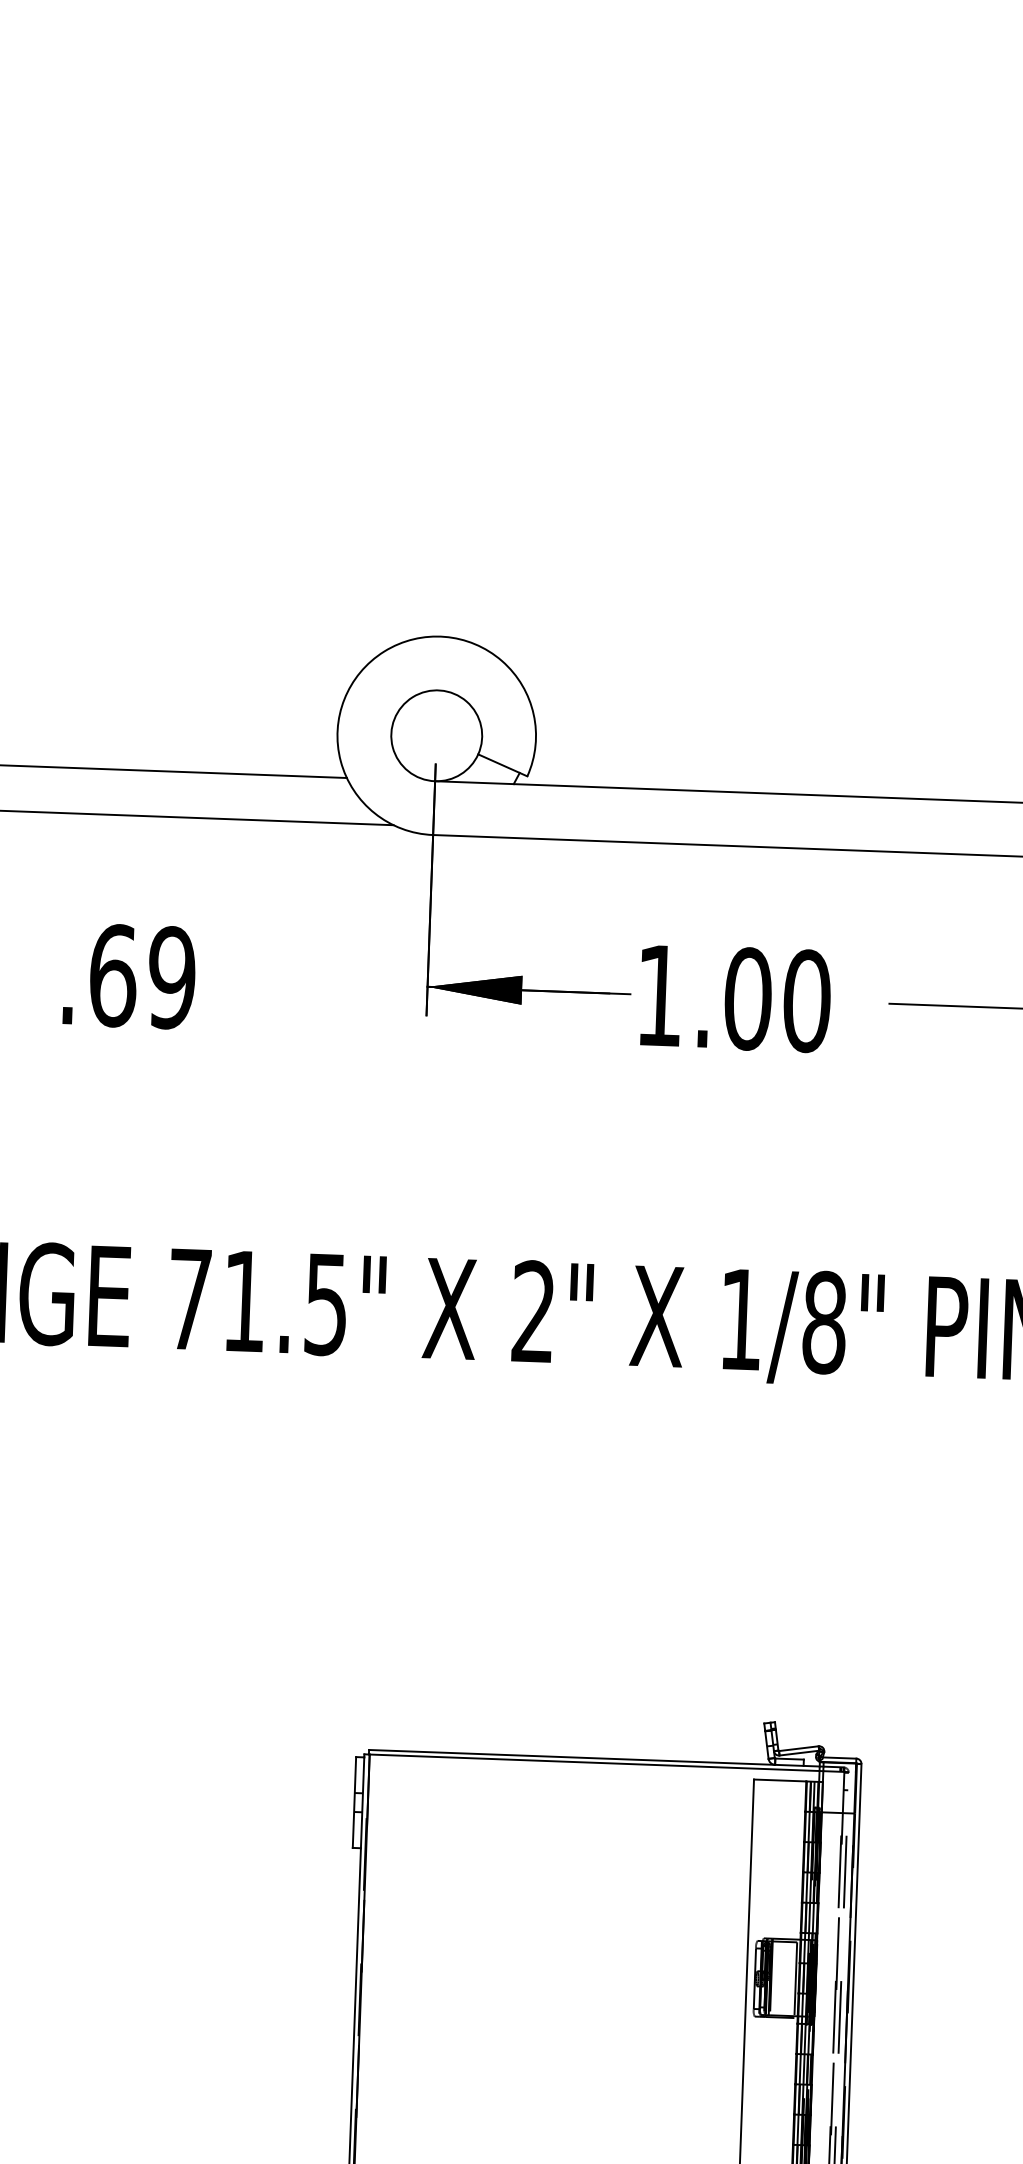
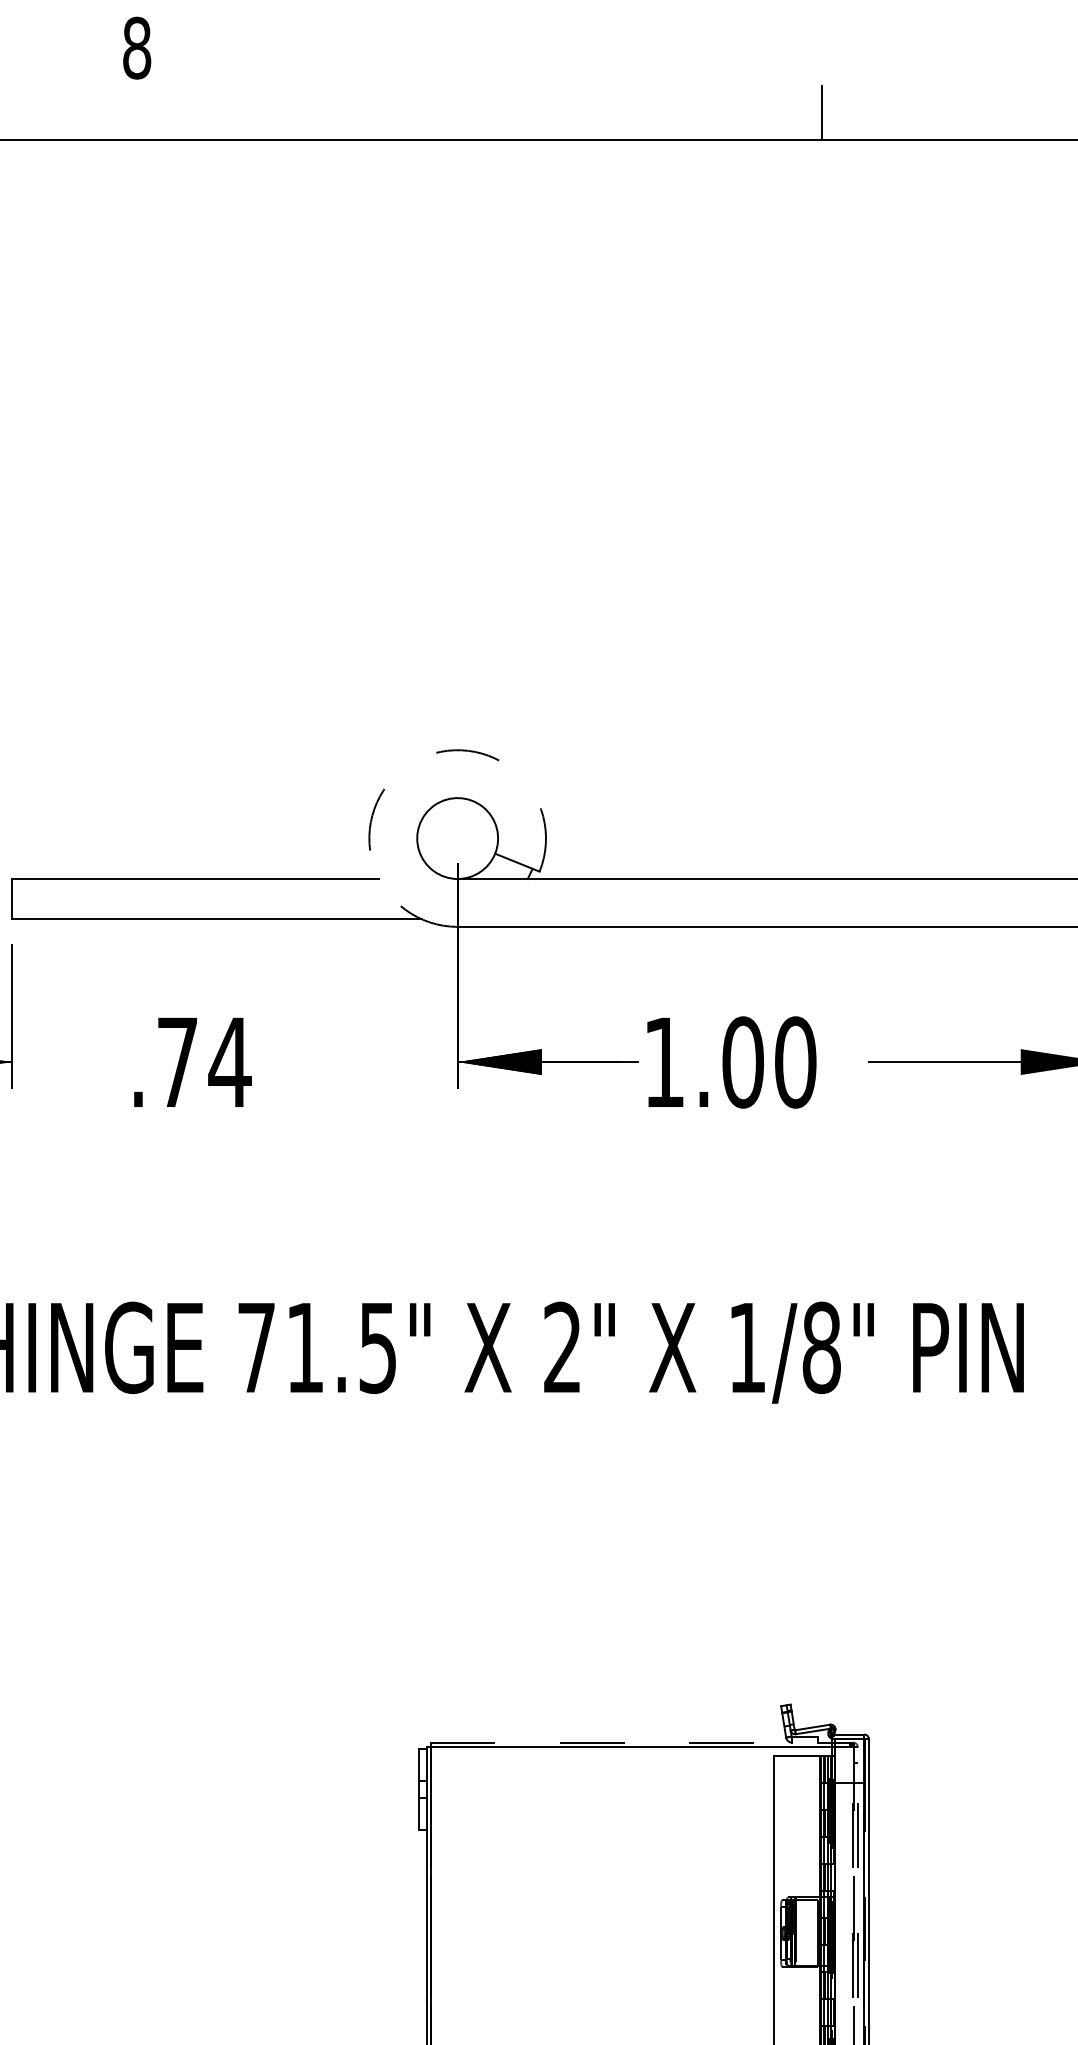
arc: (384, 651) -> (408, 765), solid -> dashed
text: (143, 976) -> (204, 1062), .69 -> .74
line: (596, 1758) -> (633, 1742), solid -> dashed

